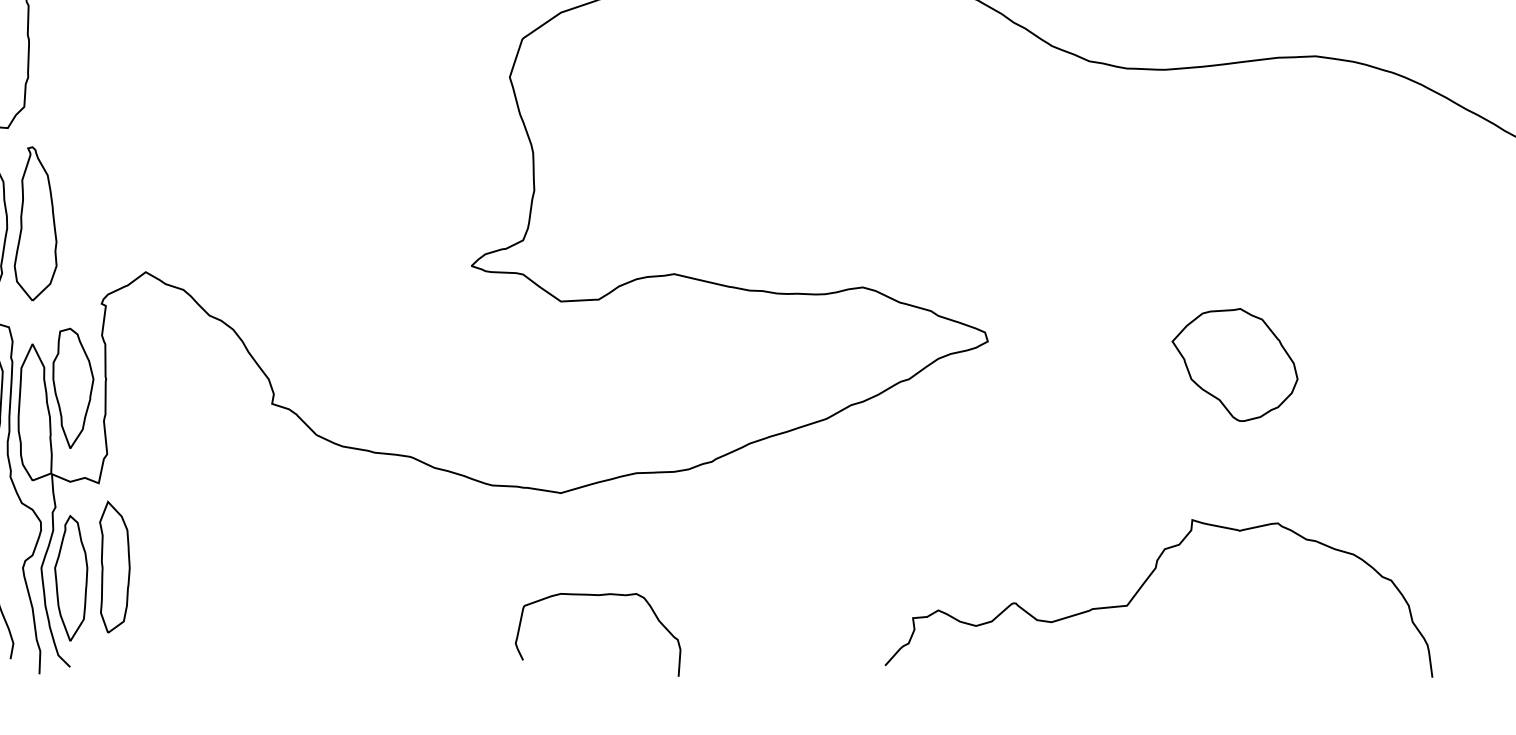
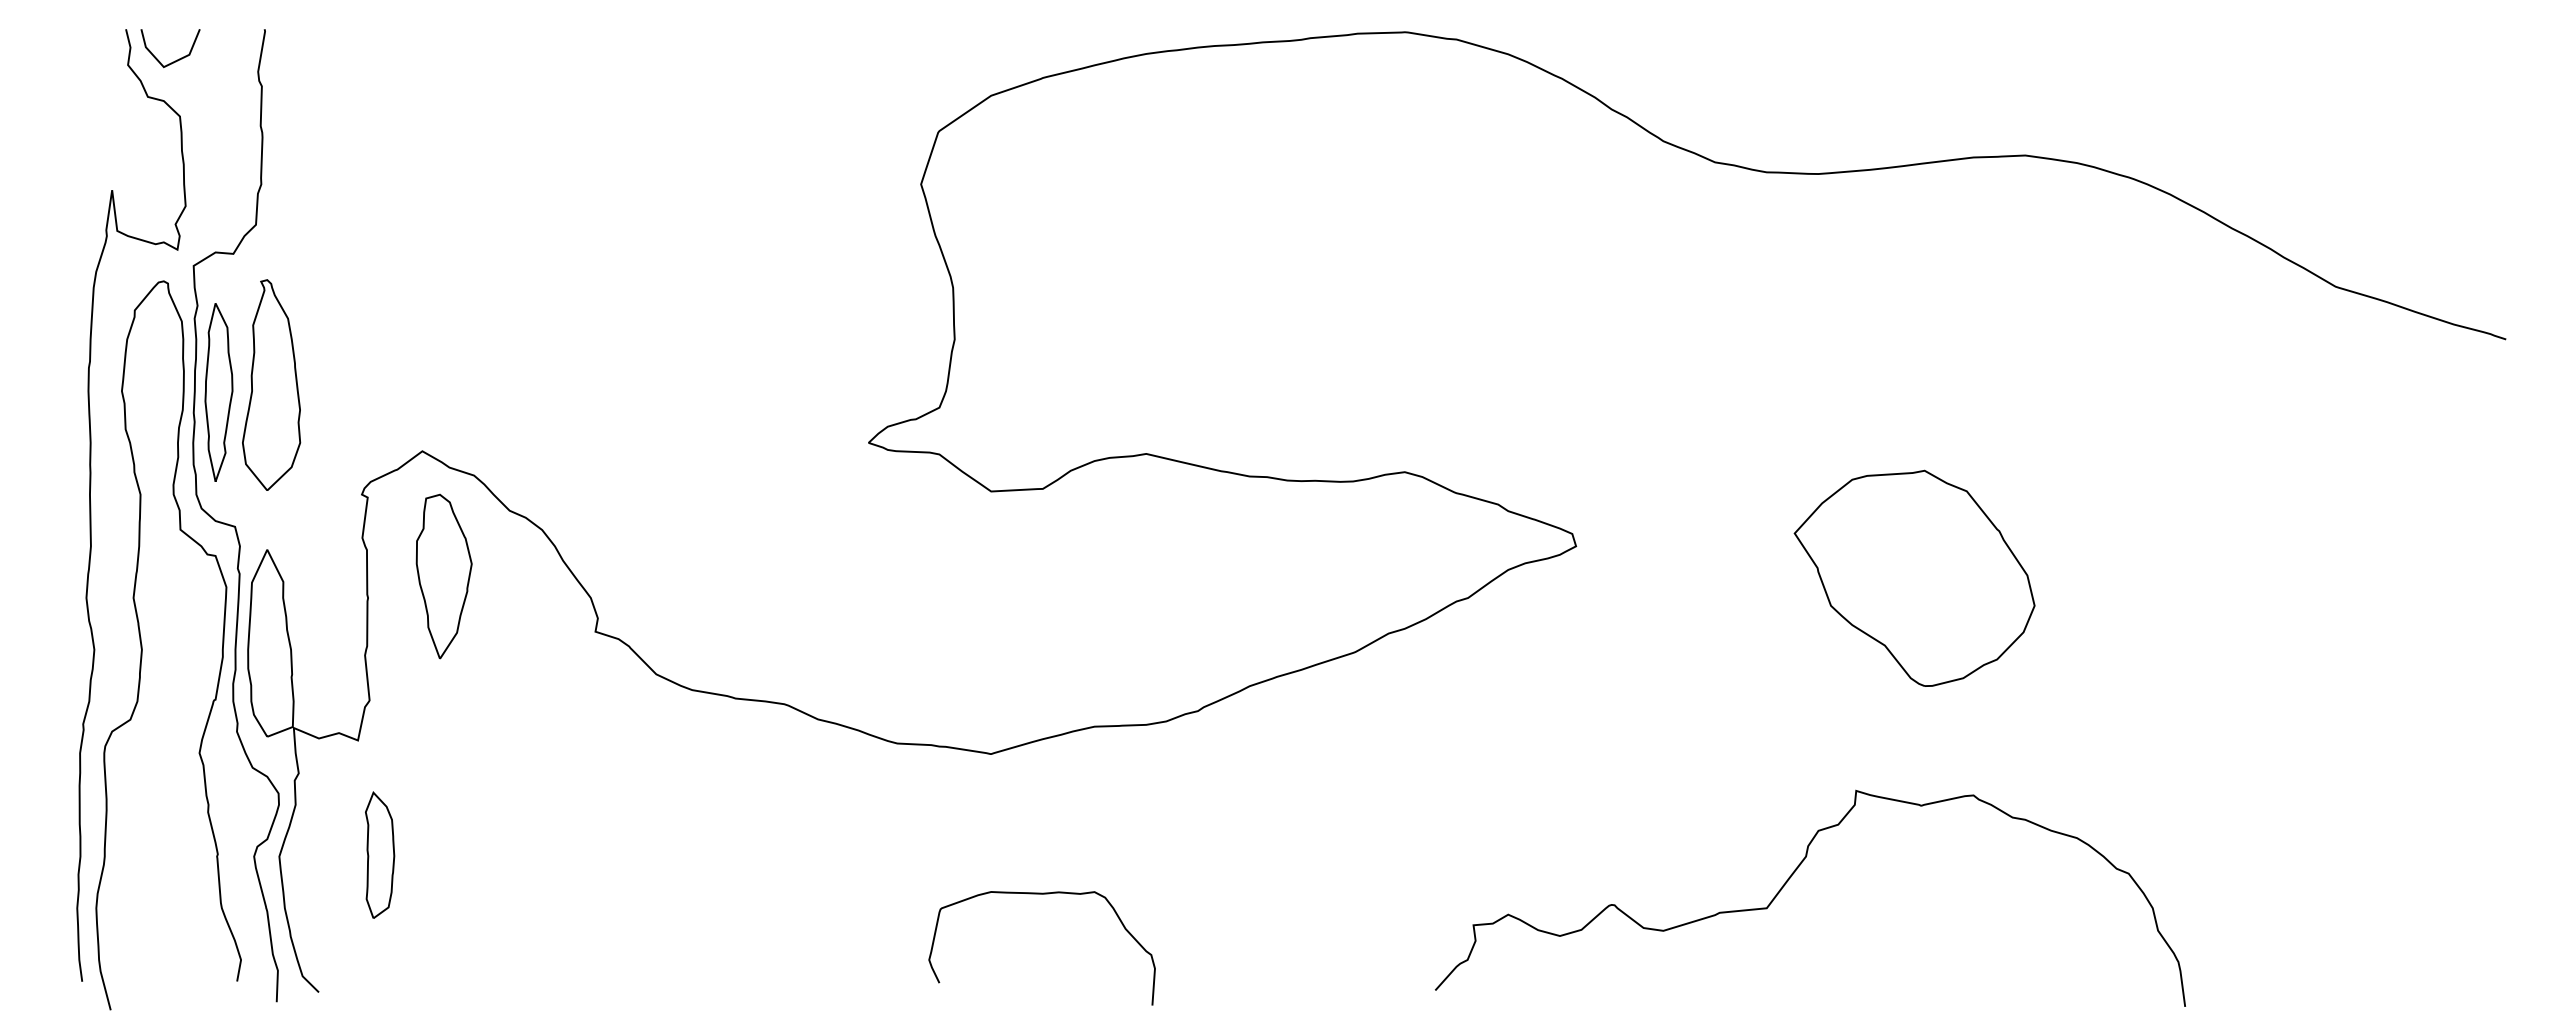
part: (1234, 365) -> (1914, 578), size x1.4
part: (72, 388) -> (443, 576), moved
part: (114, 566) -> (379, 854), size x0.7
part: (71, 578) -> (320, 870), removed

